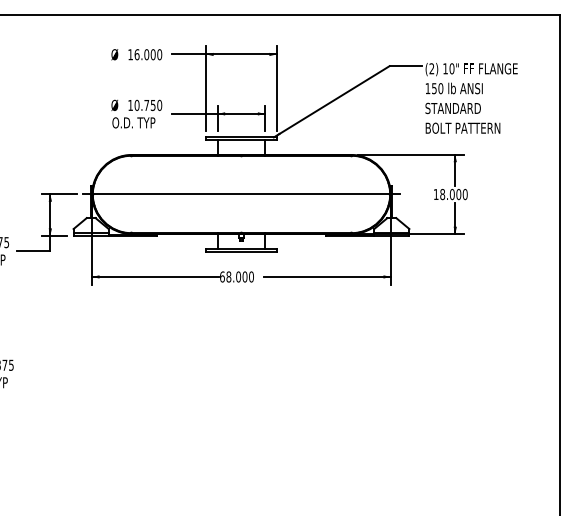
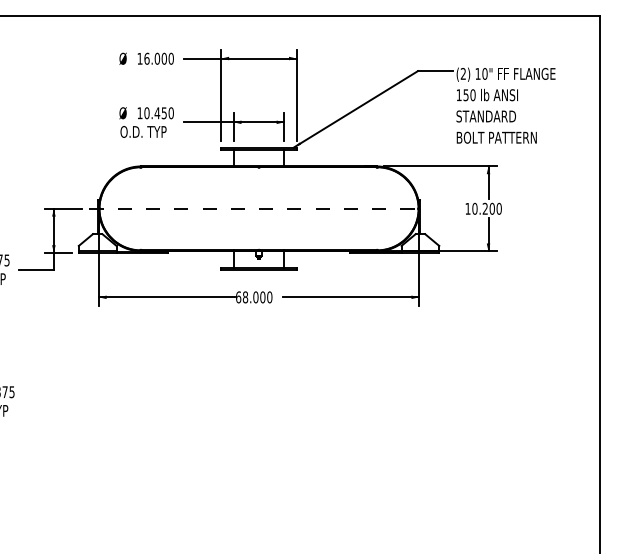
text: (146, 105) -> (157, 113), 10.750 -> 10.450
line: (241, 194) -> (259, 208), solid -> dashed
text: (447, 194) -> (480, 208), 18.000 -> 10.200

